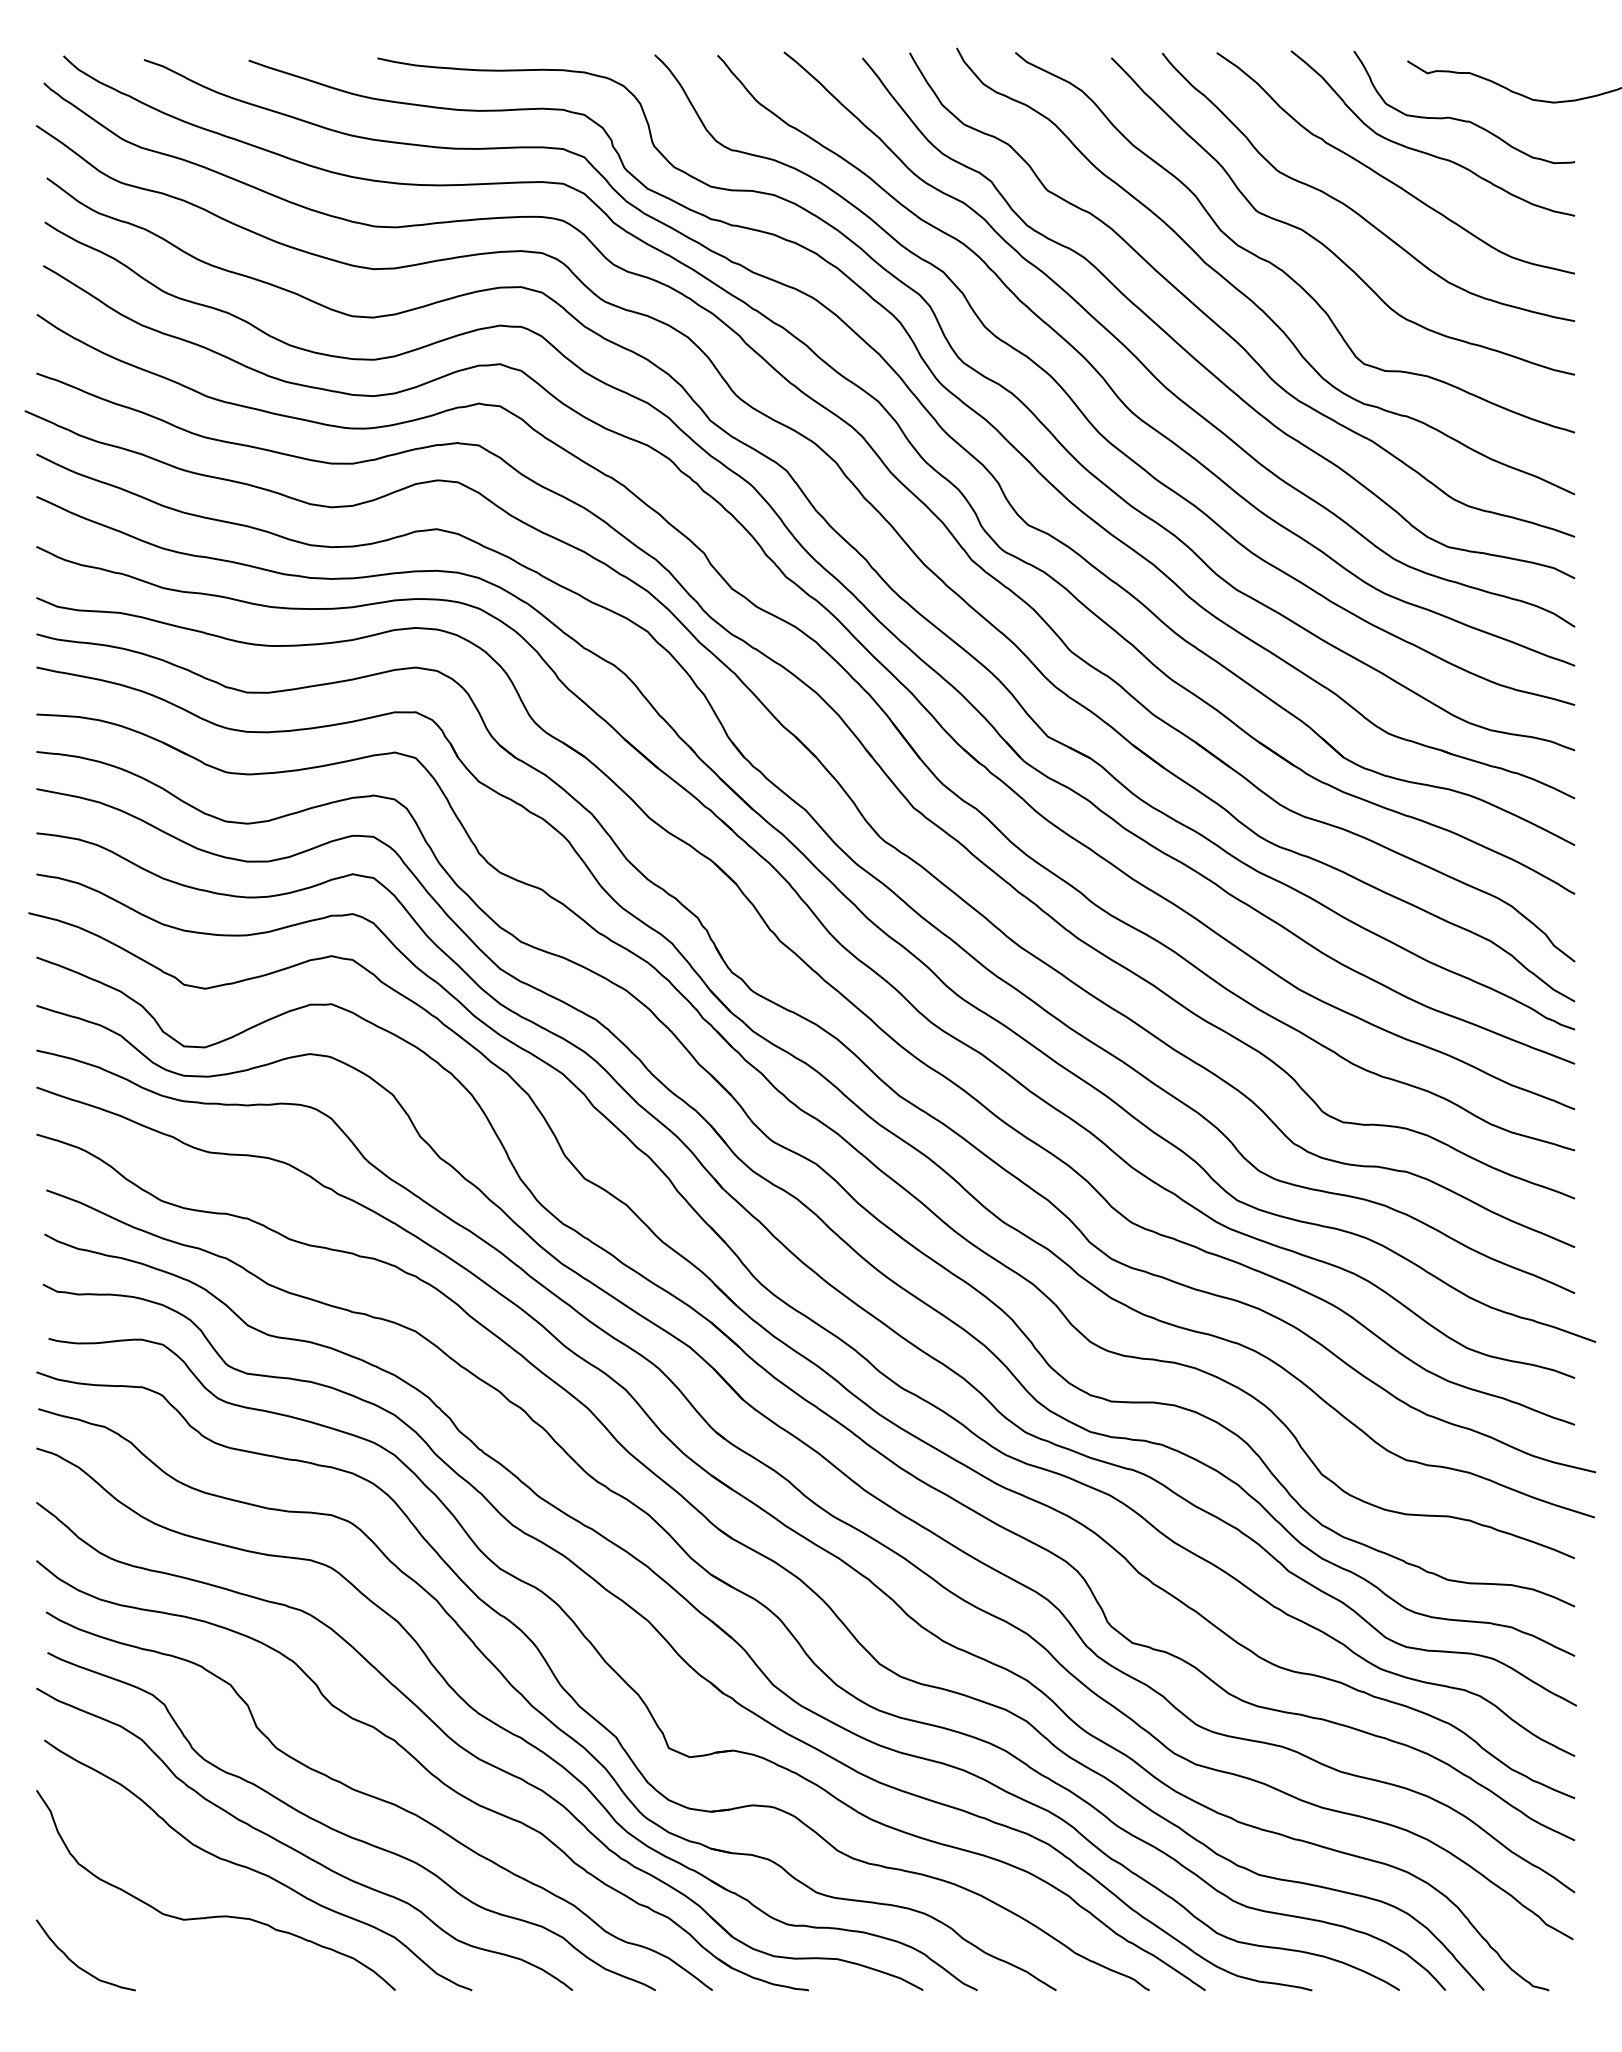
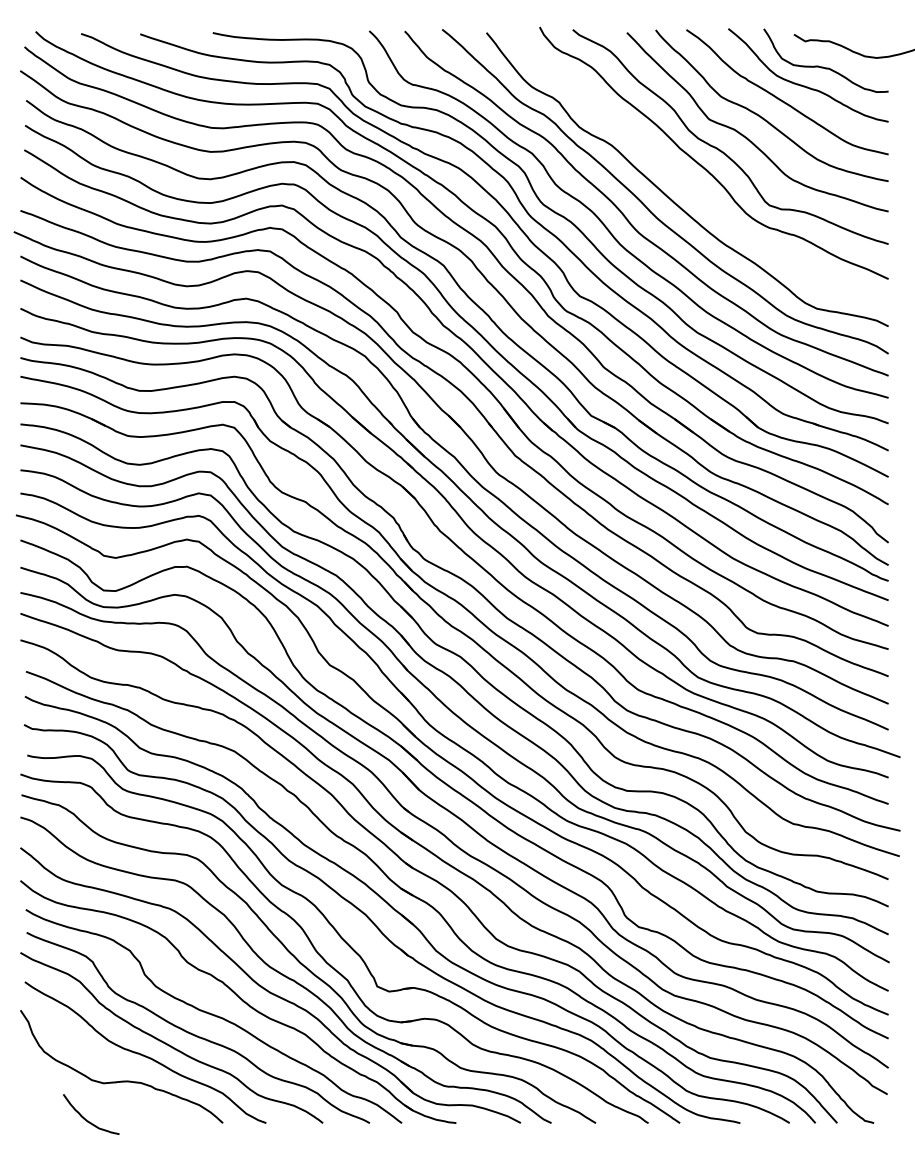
curve: (1216, 321) -> (686, 181), removed
curve: (80, 1966) -> (88, 1120), moved

